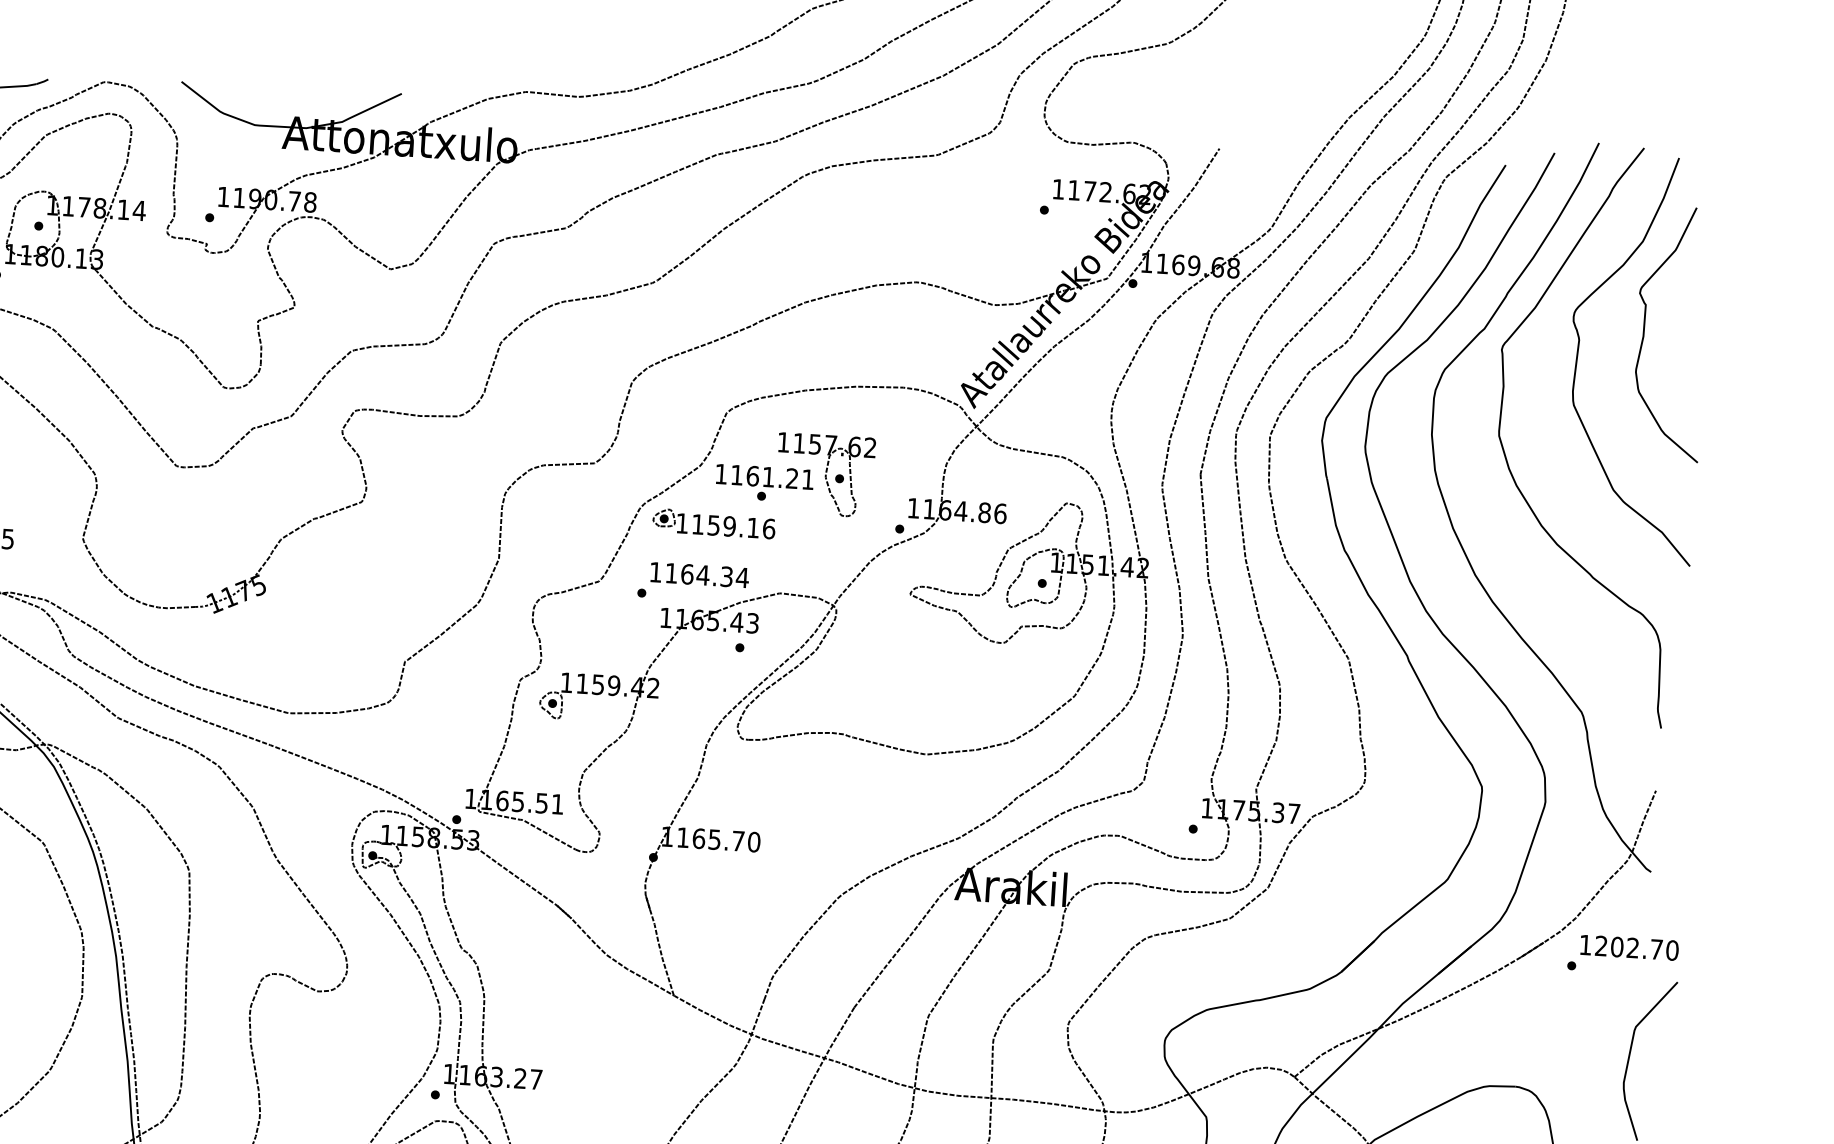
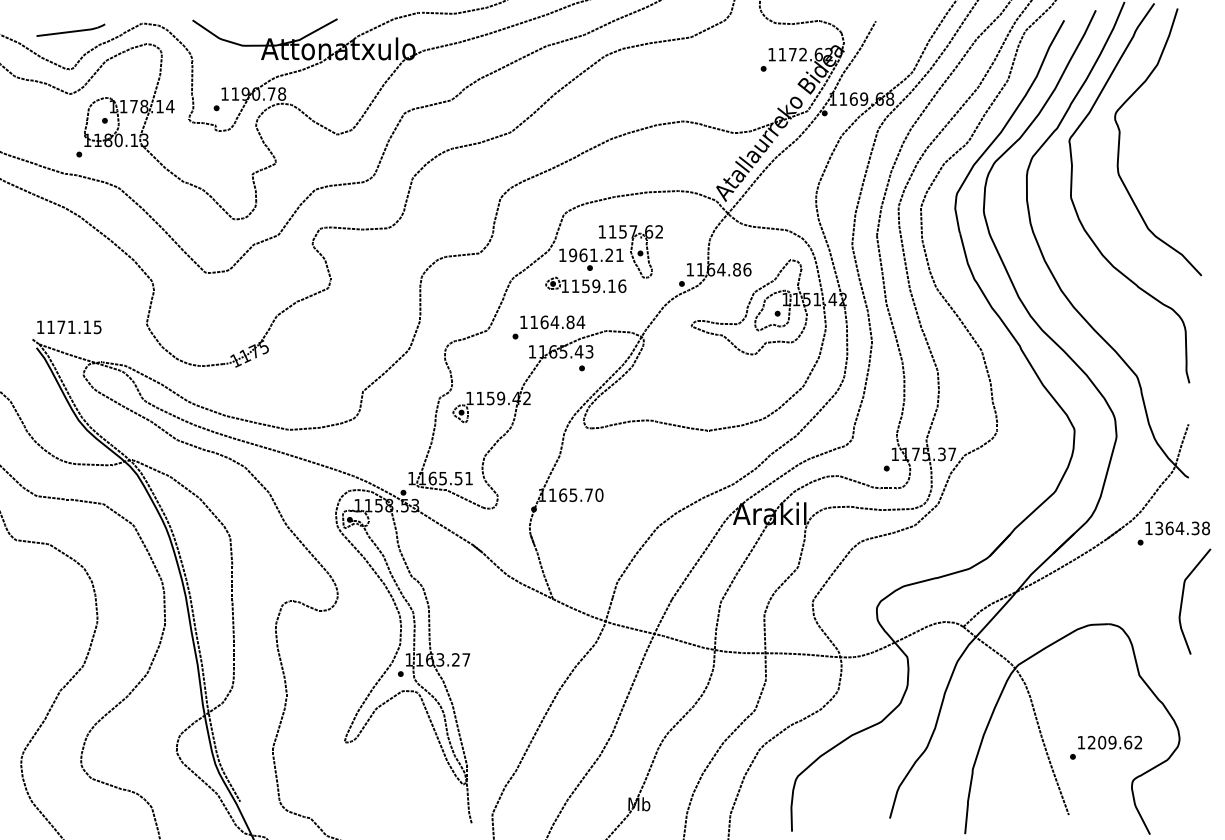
curve: (1645, 331) -> (1162, 123), removed
text: (737, 475) -> (573, 255), 1161.21 -> 1961.21
part: (713, 522) -> (585, 284), moved
text: (726, 576) -> (570, 322), 1164.34 -> 1164.84
text: (1636, 948) -> (1182, 528), 1202.70 -> 1364.38

